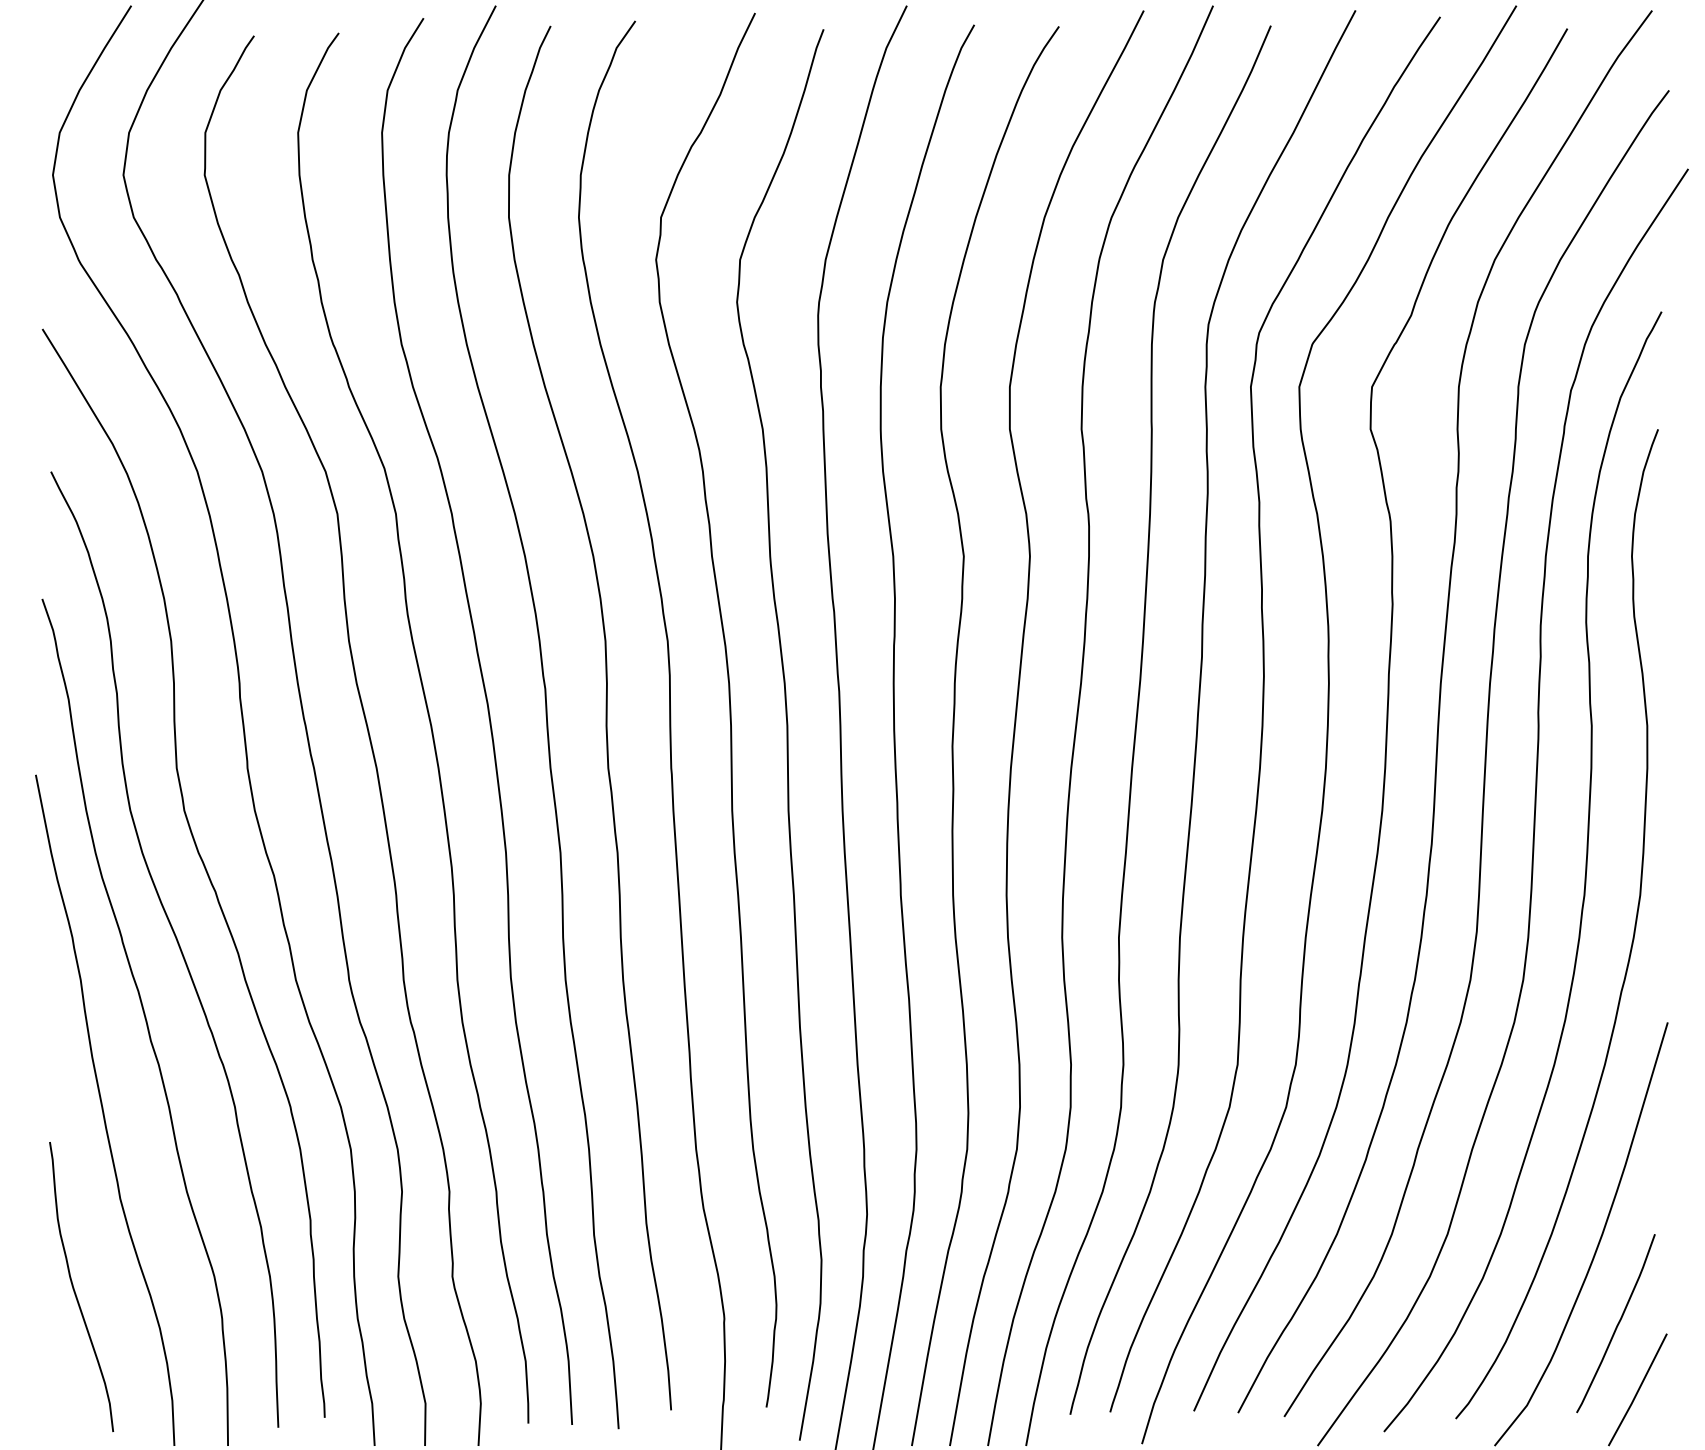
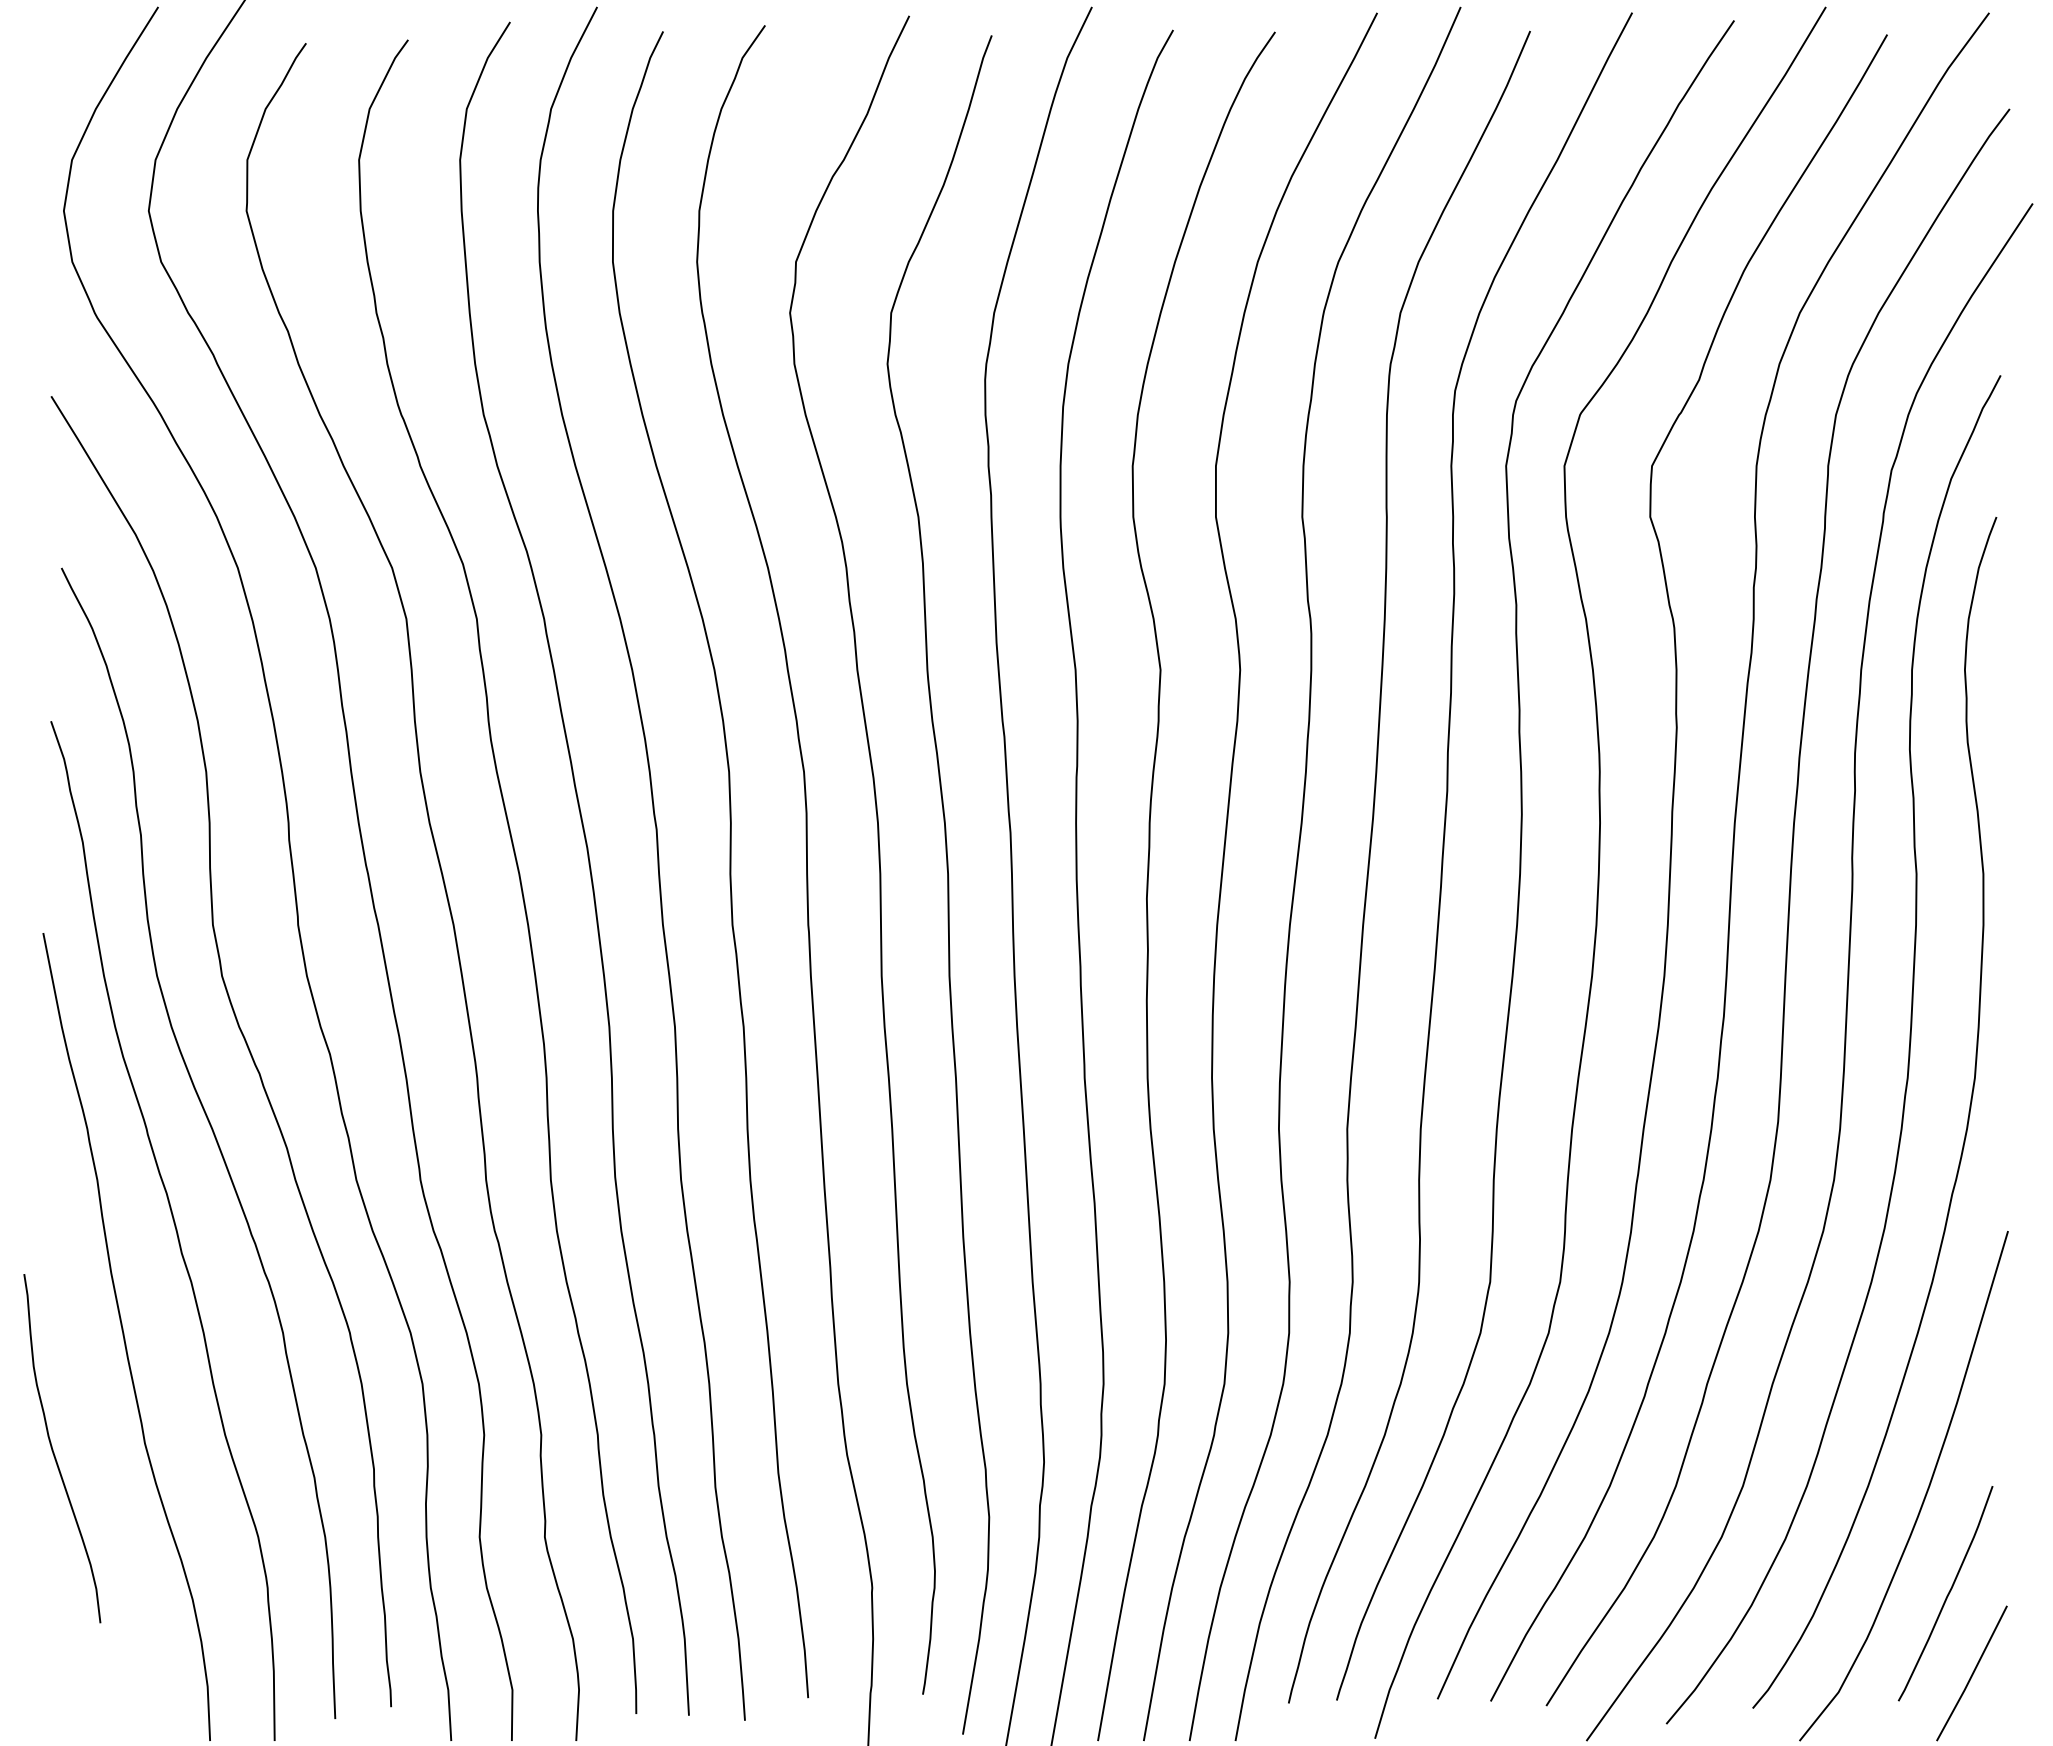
curve: (75, 1290) -> (54, 1452), moved

